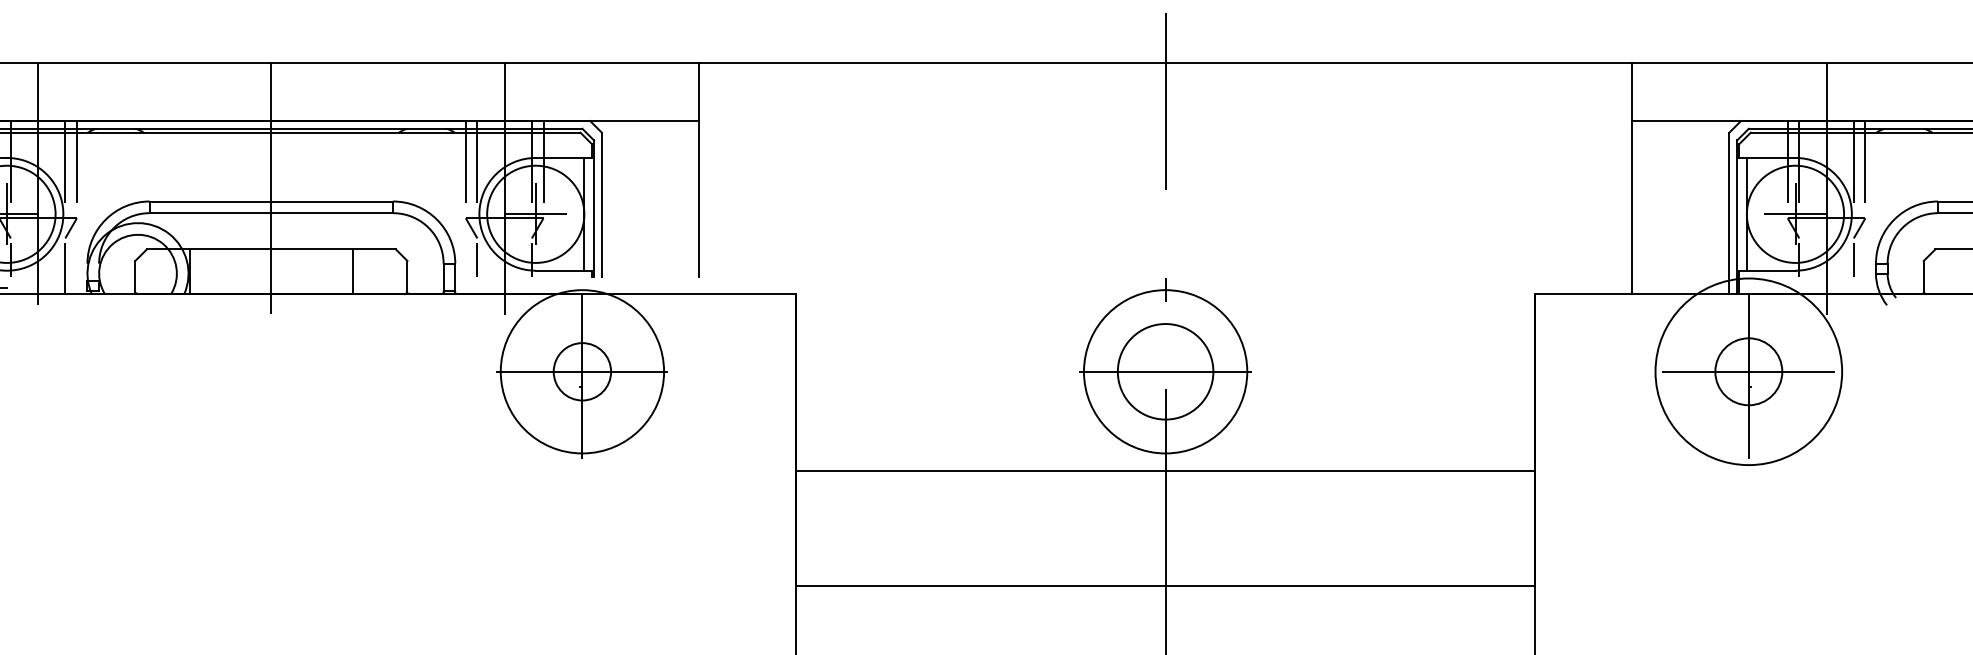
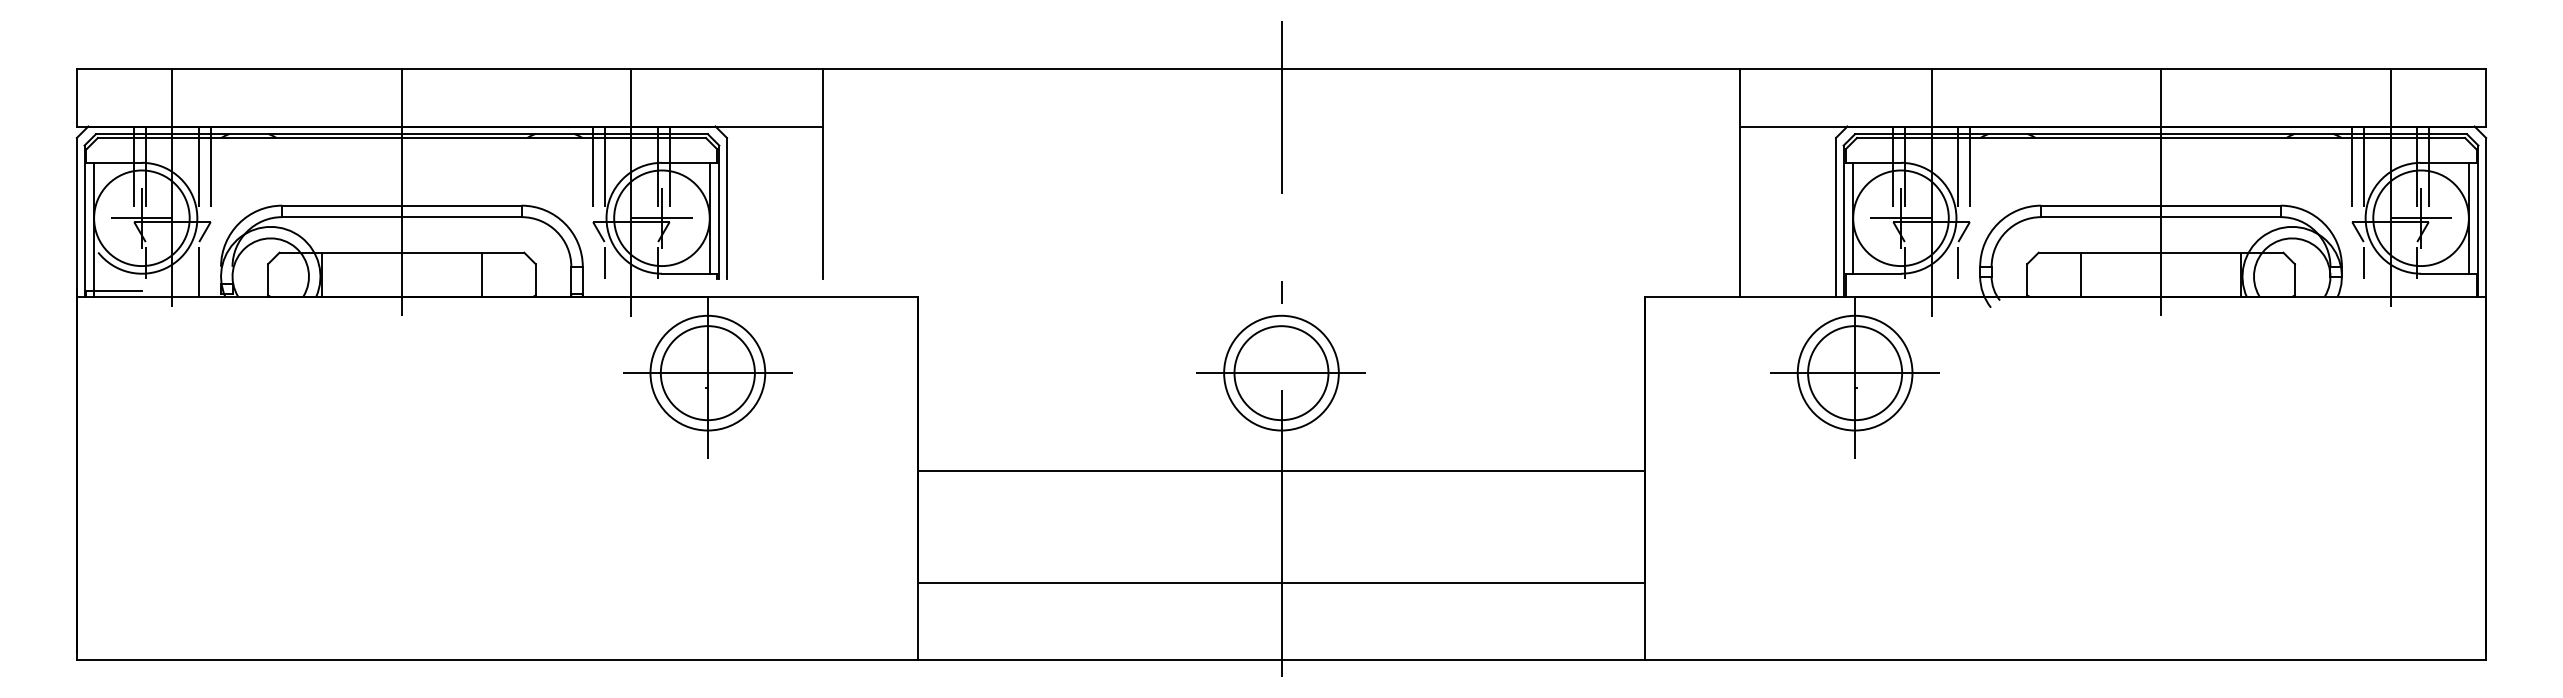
circle: (582, 371) -> (707, 372), size x0.71
circle: (1165, 371) -> (1281, 372), size x0.71
circle: (1748, 371) -> (1854, 372), size x0.62
circle: (582, 372) -> (707, 373), size x1.67
circle: (1749, 372) -> (1855, 373), size x1.43

